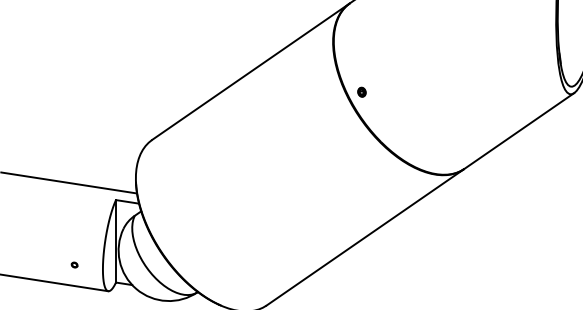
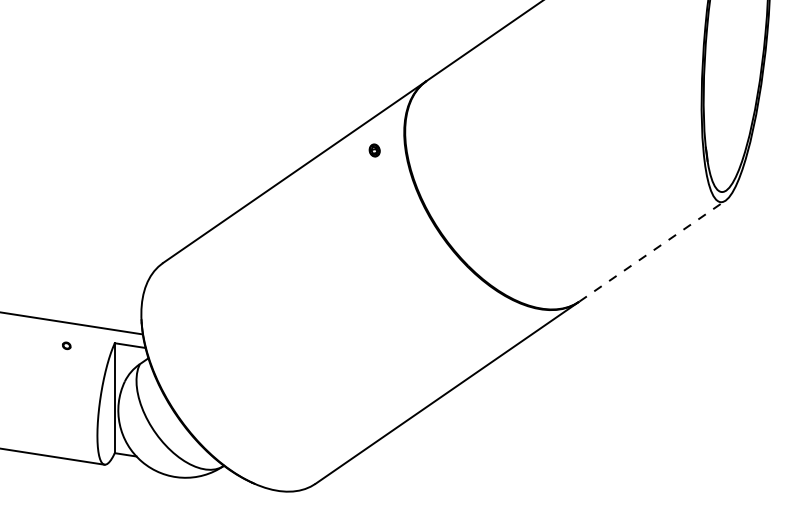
part: (361, 92) -> (374, 150), moved
line: (519, 131) -> (652, 251), solid -> dashed
part: (74, 264) -> (66, 345), moved

